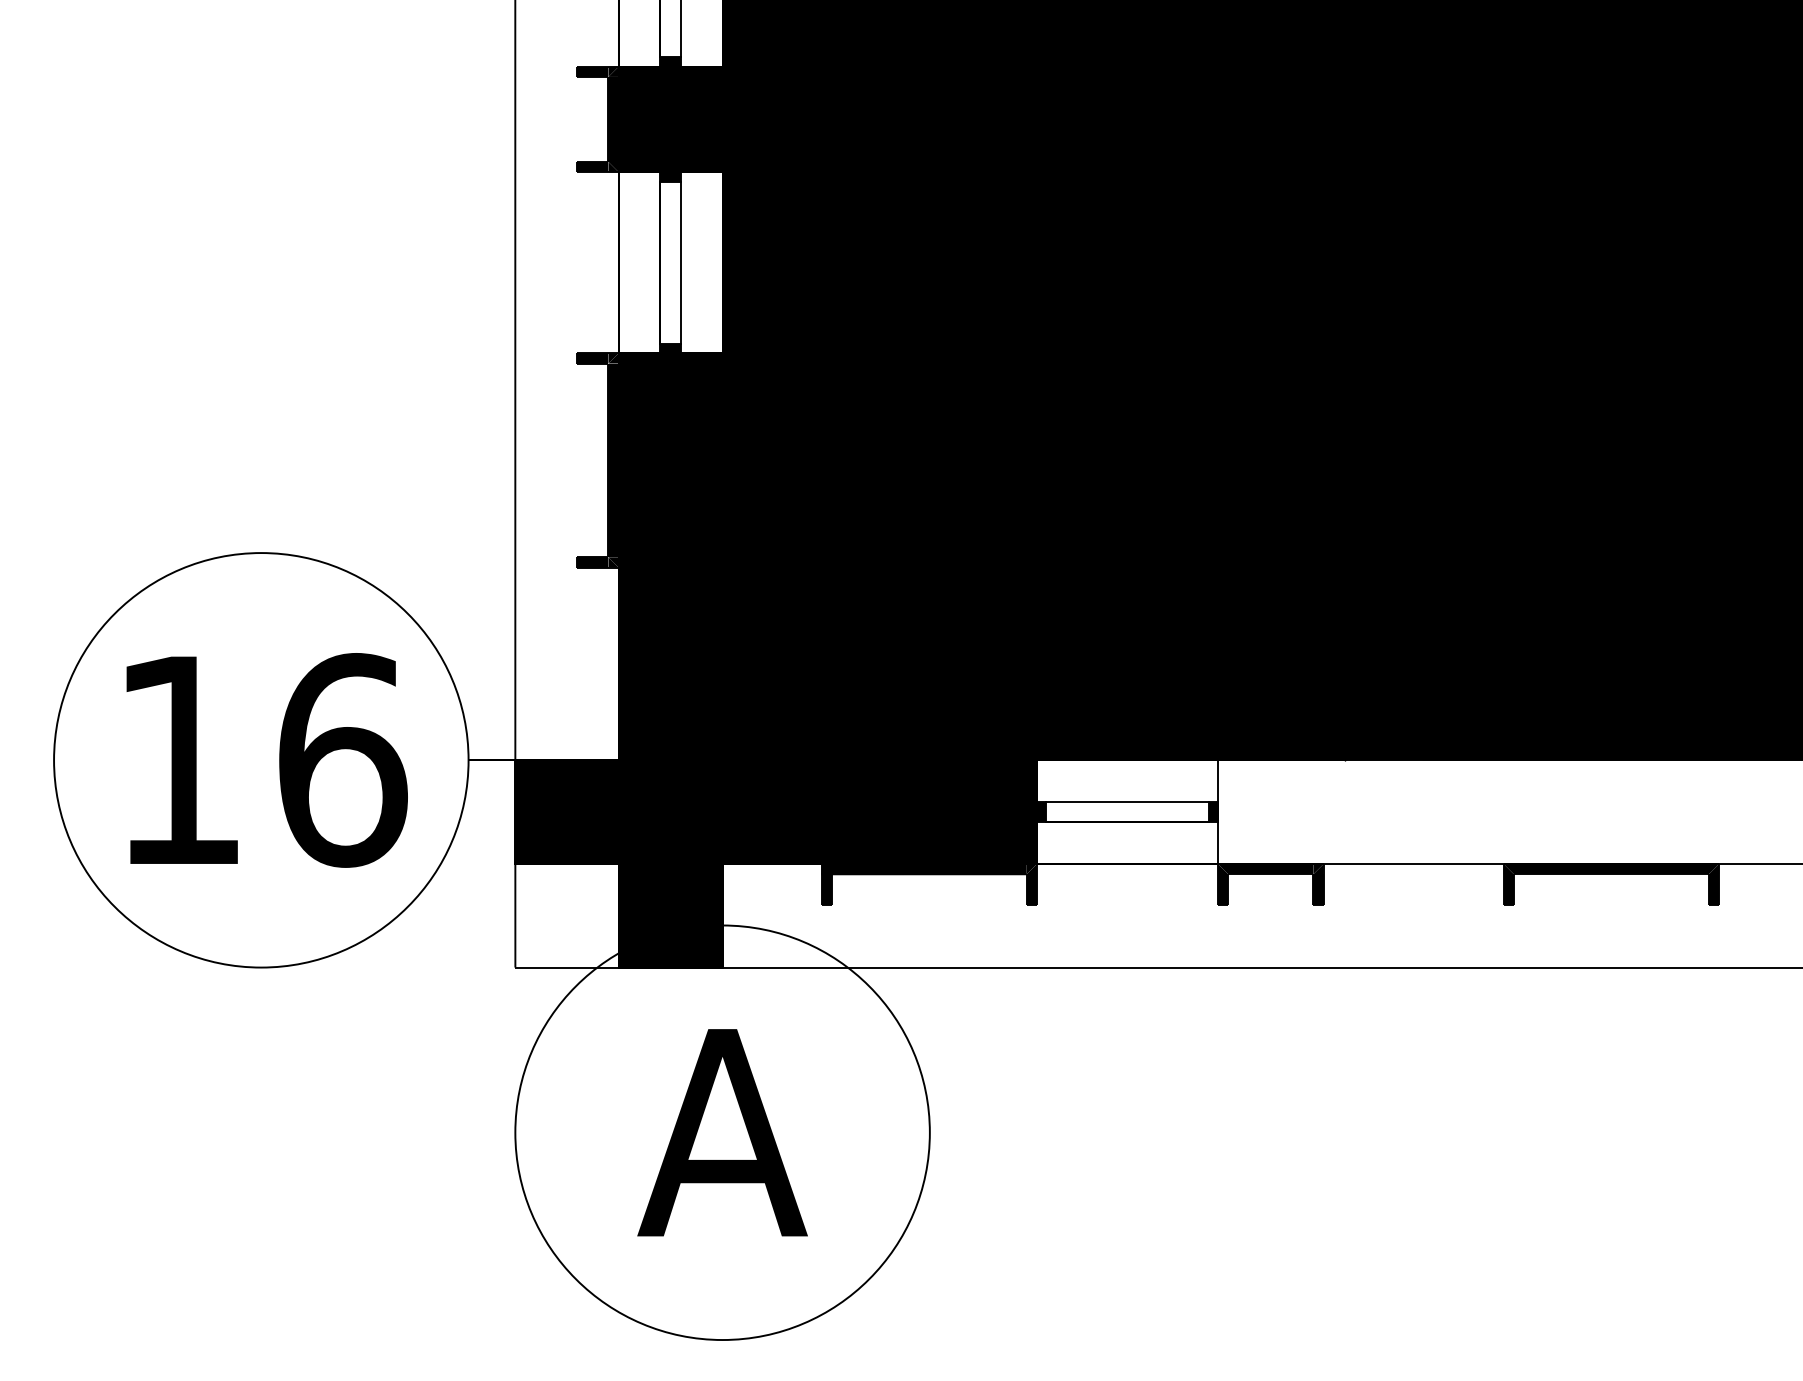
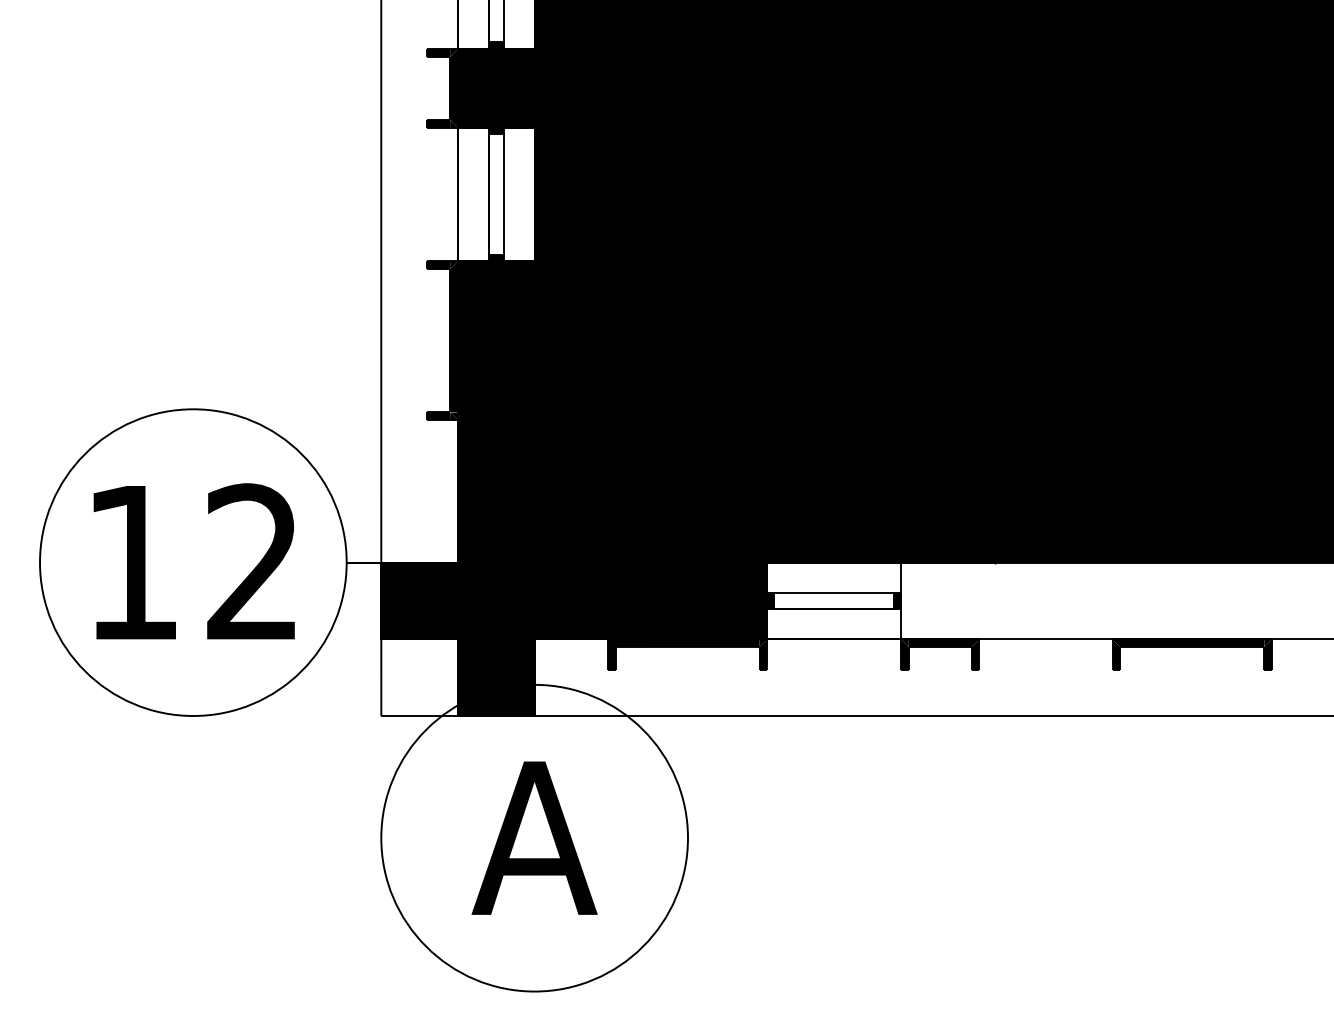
text: (342, 760) -> (253, 562), 16 -> 12

